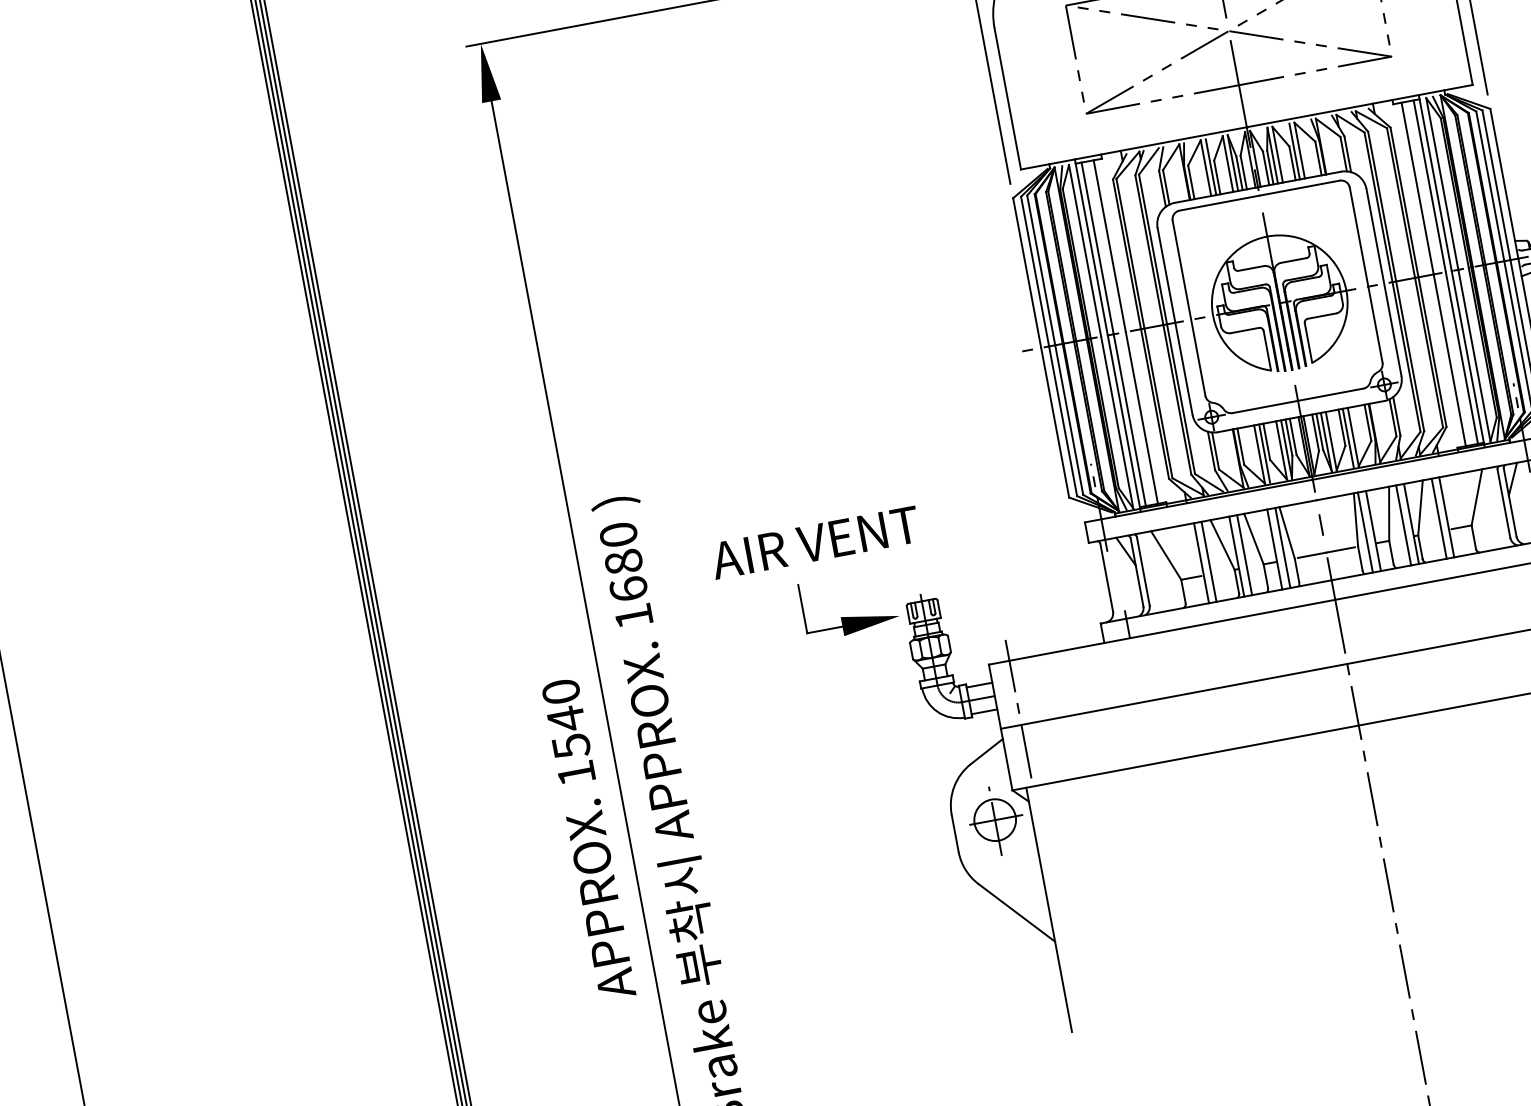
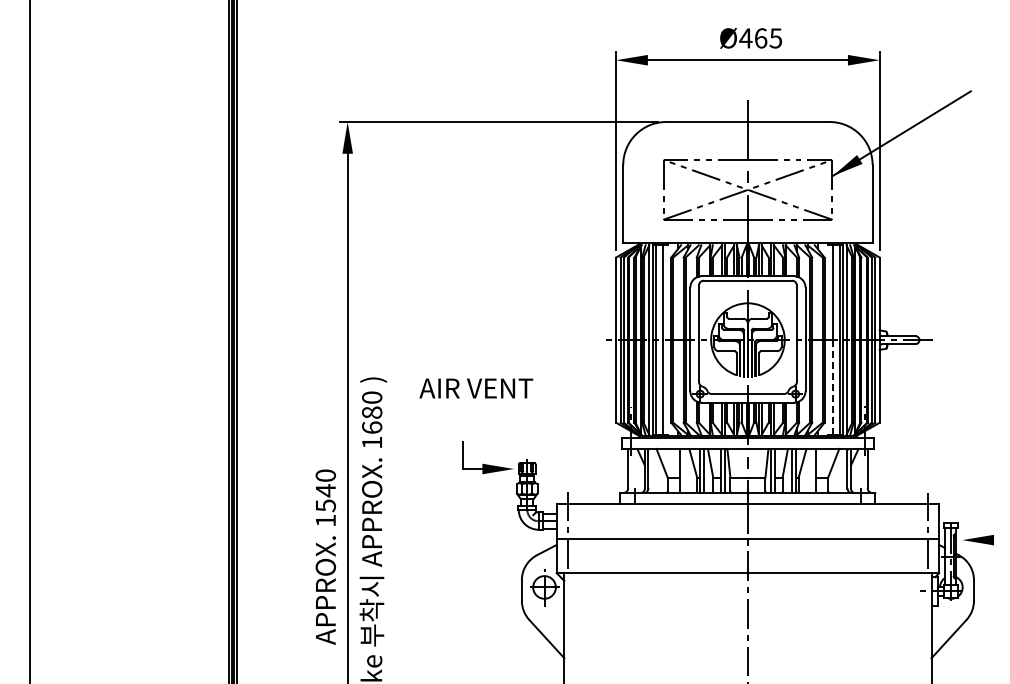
line: (1449, 362) -> (832, 388), solid -> dashed
line: (1439, 517) -> (811, 470), removed
text: (815, 542) -> (476, 388), moved
line: (1209, 560) -> (684, 470), removed

